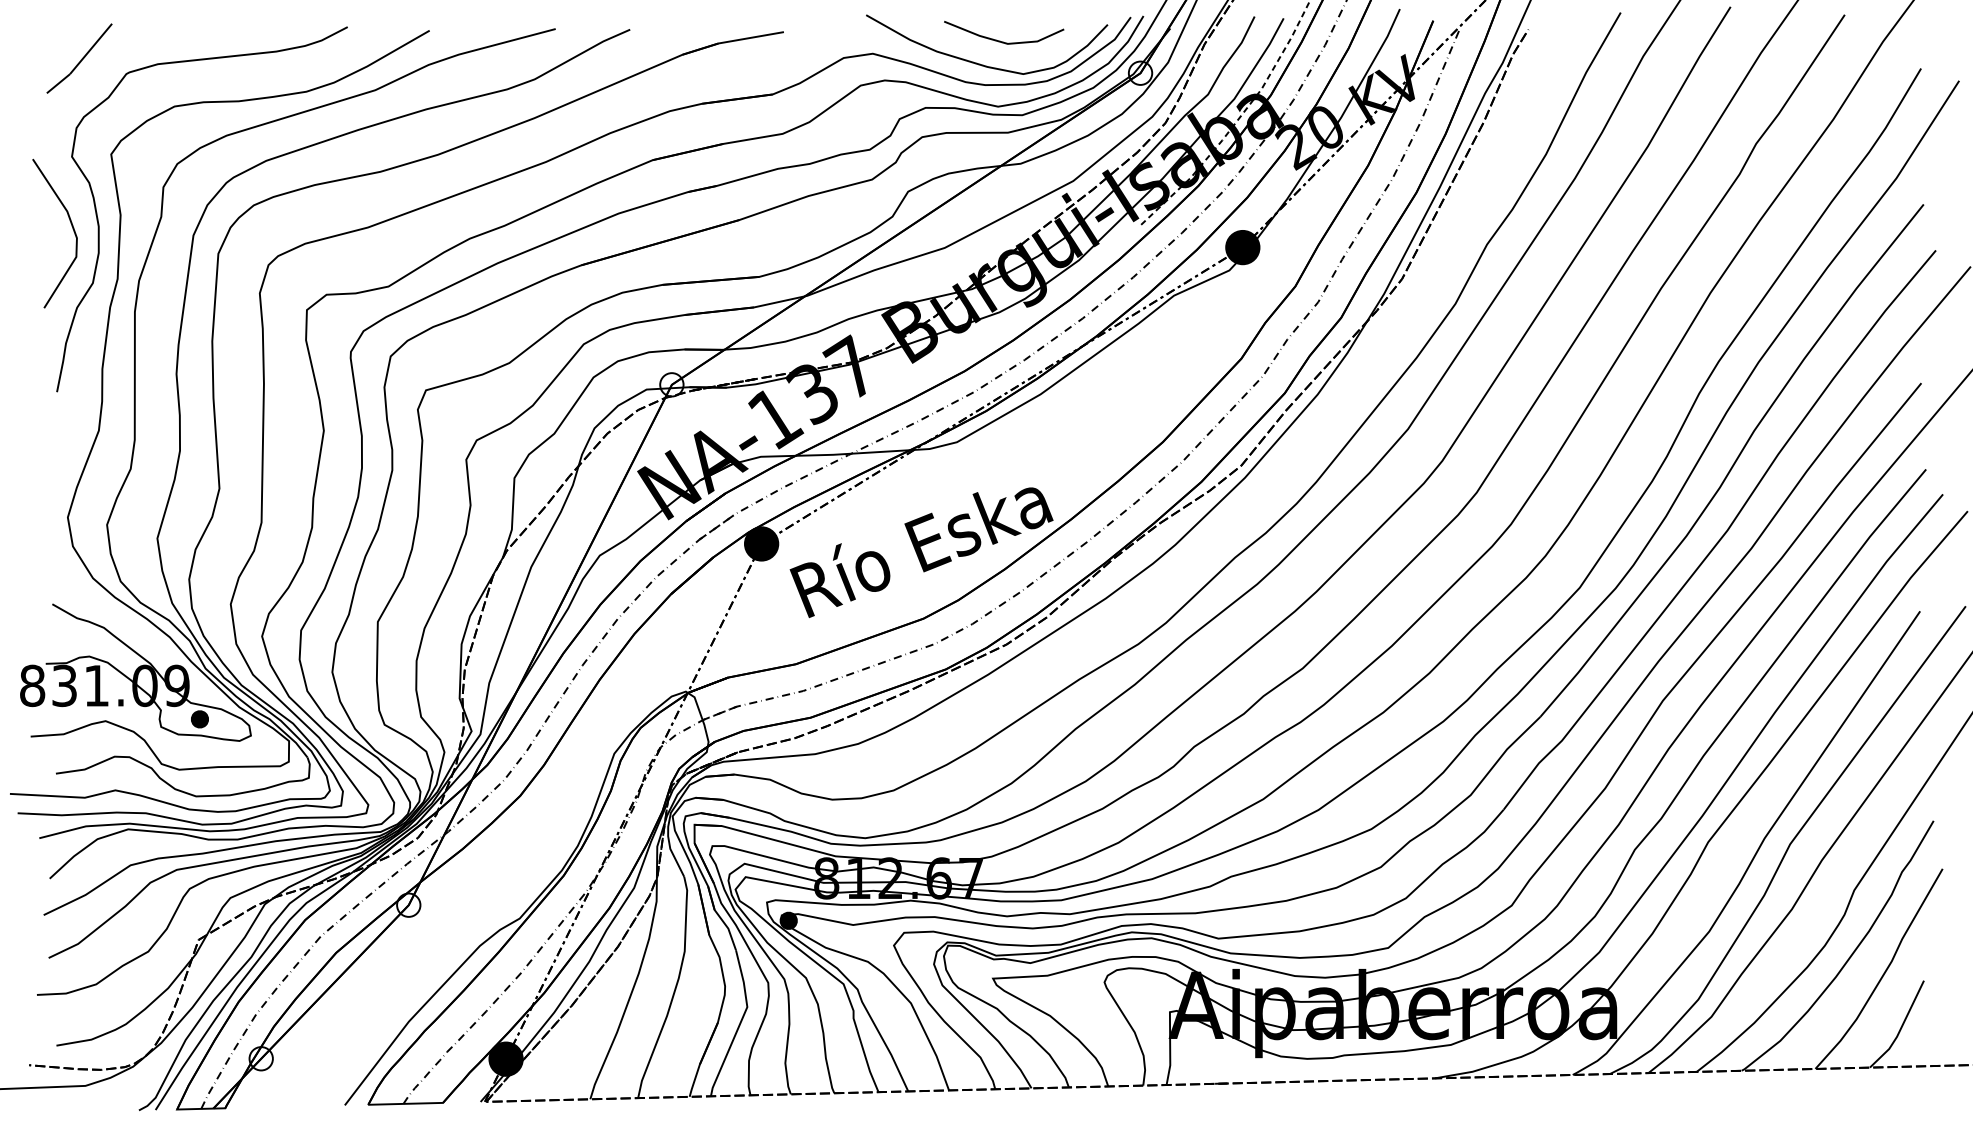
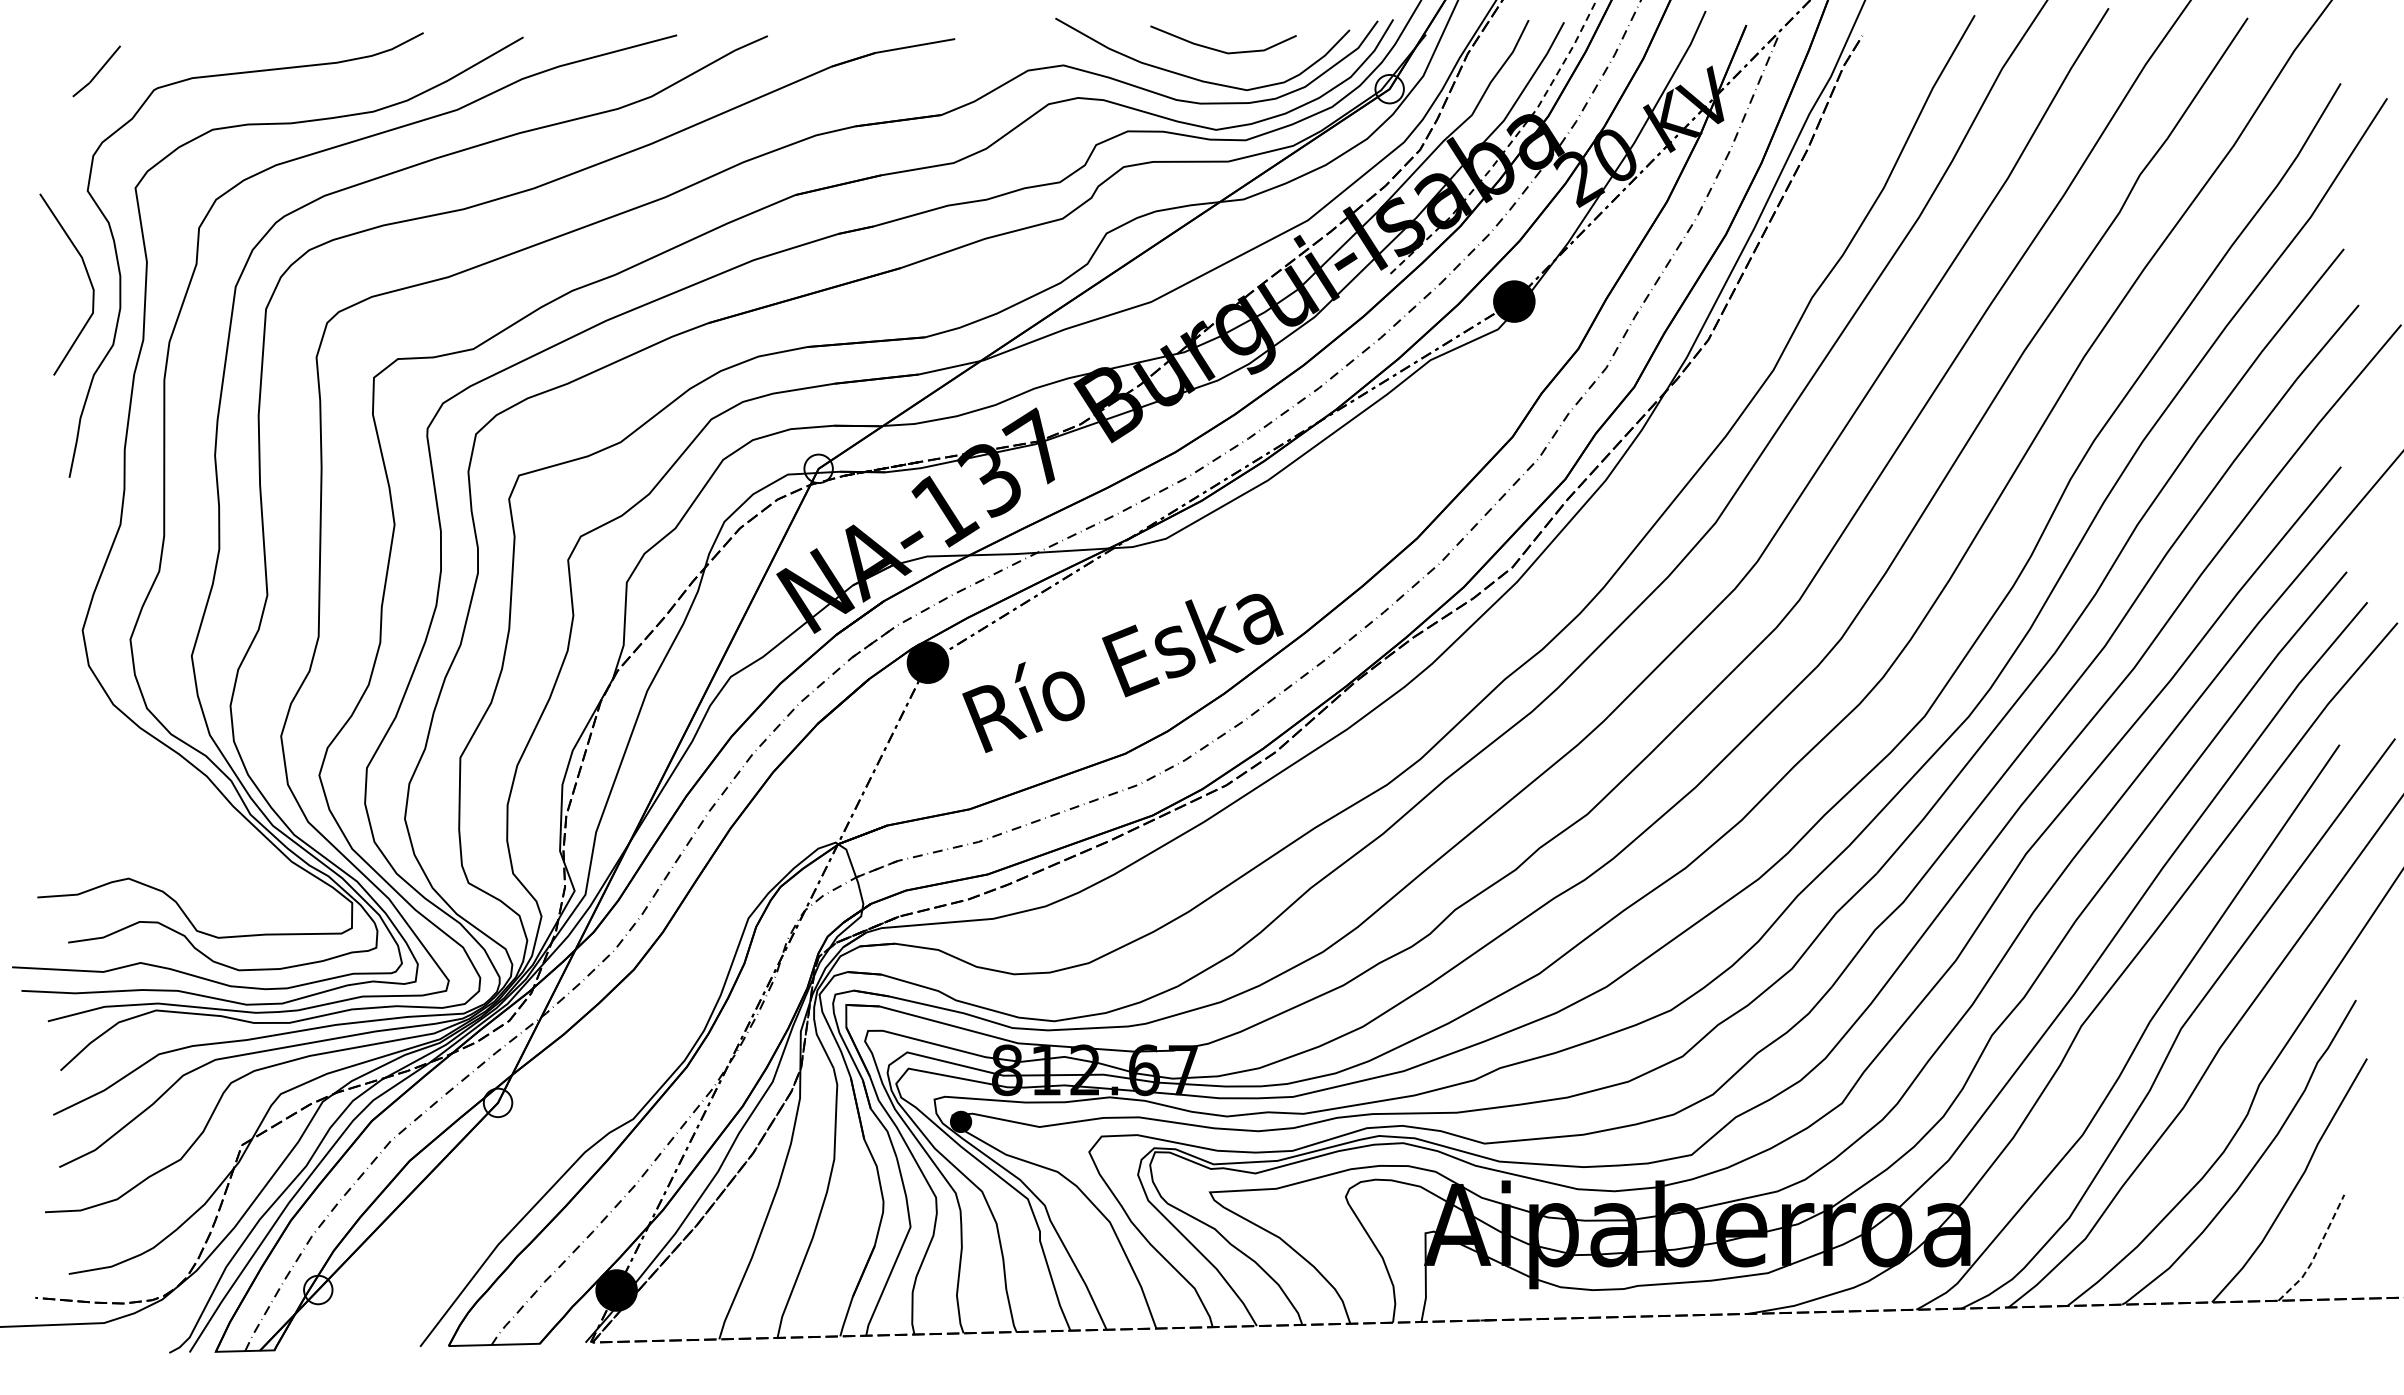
part: (79, 58) -> (96, 71), size x0.6
part: (135, 672) -> (165, 819), removed
line: (1901, 1027) -> (2316, 1252), solid -> dashed

